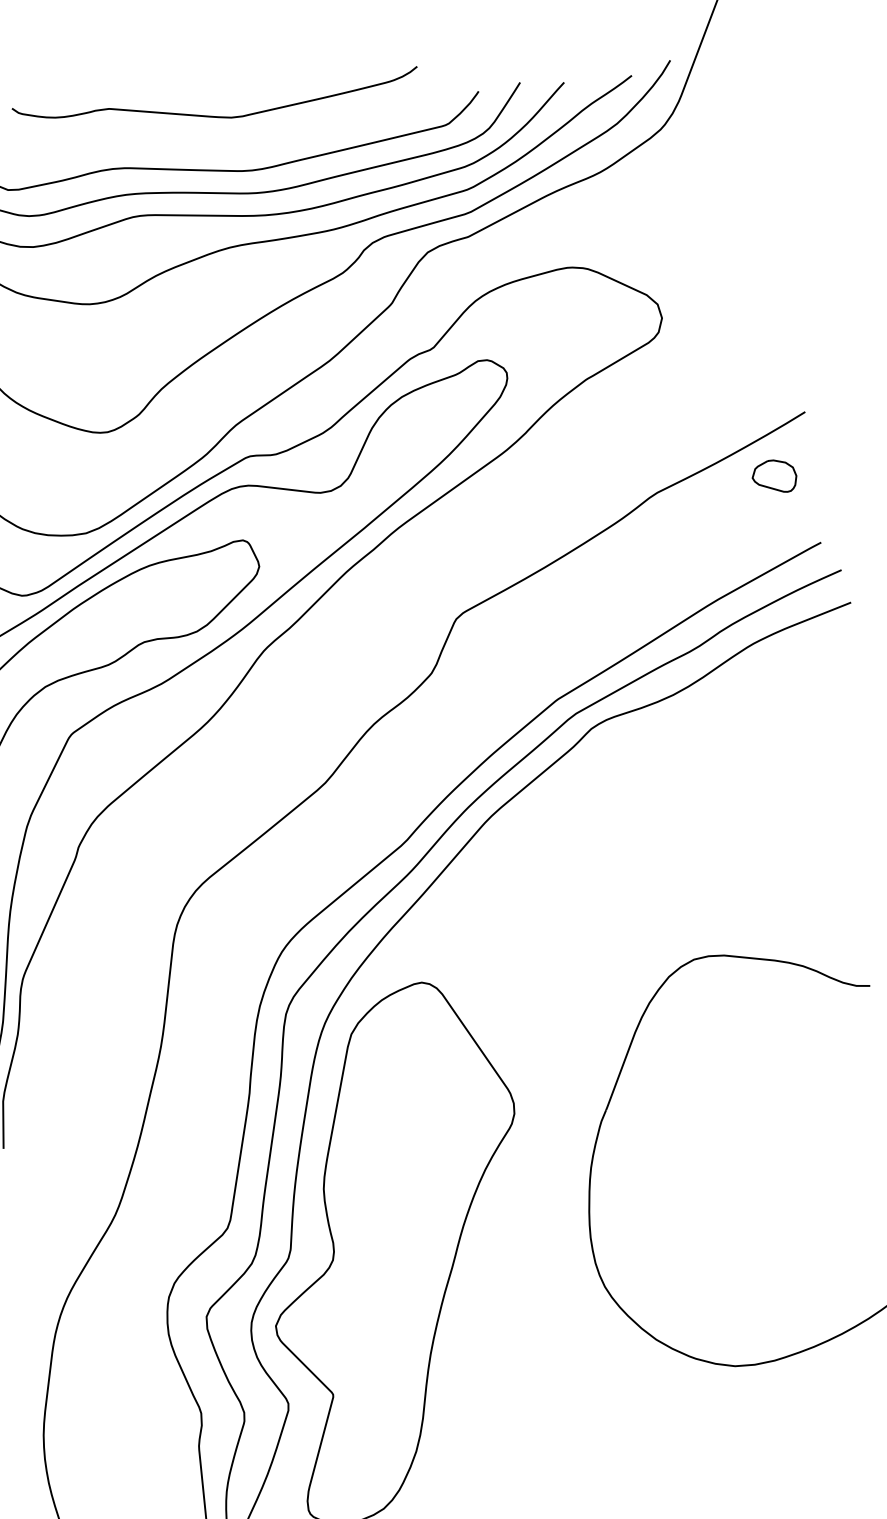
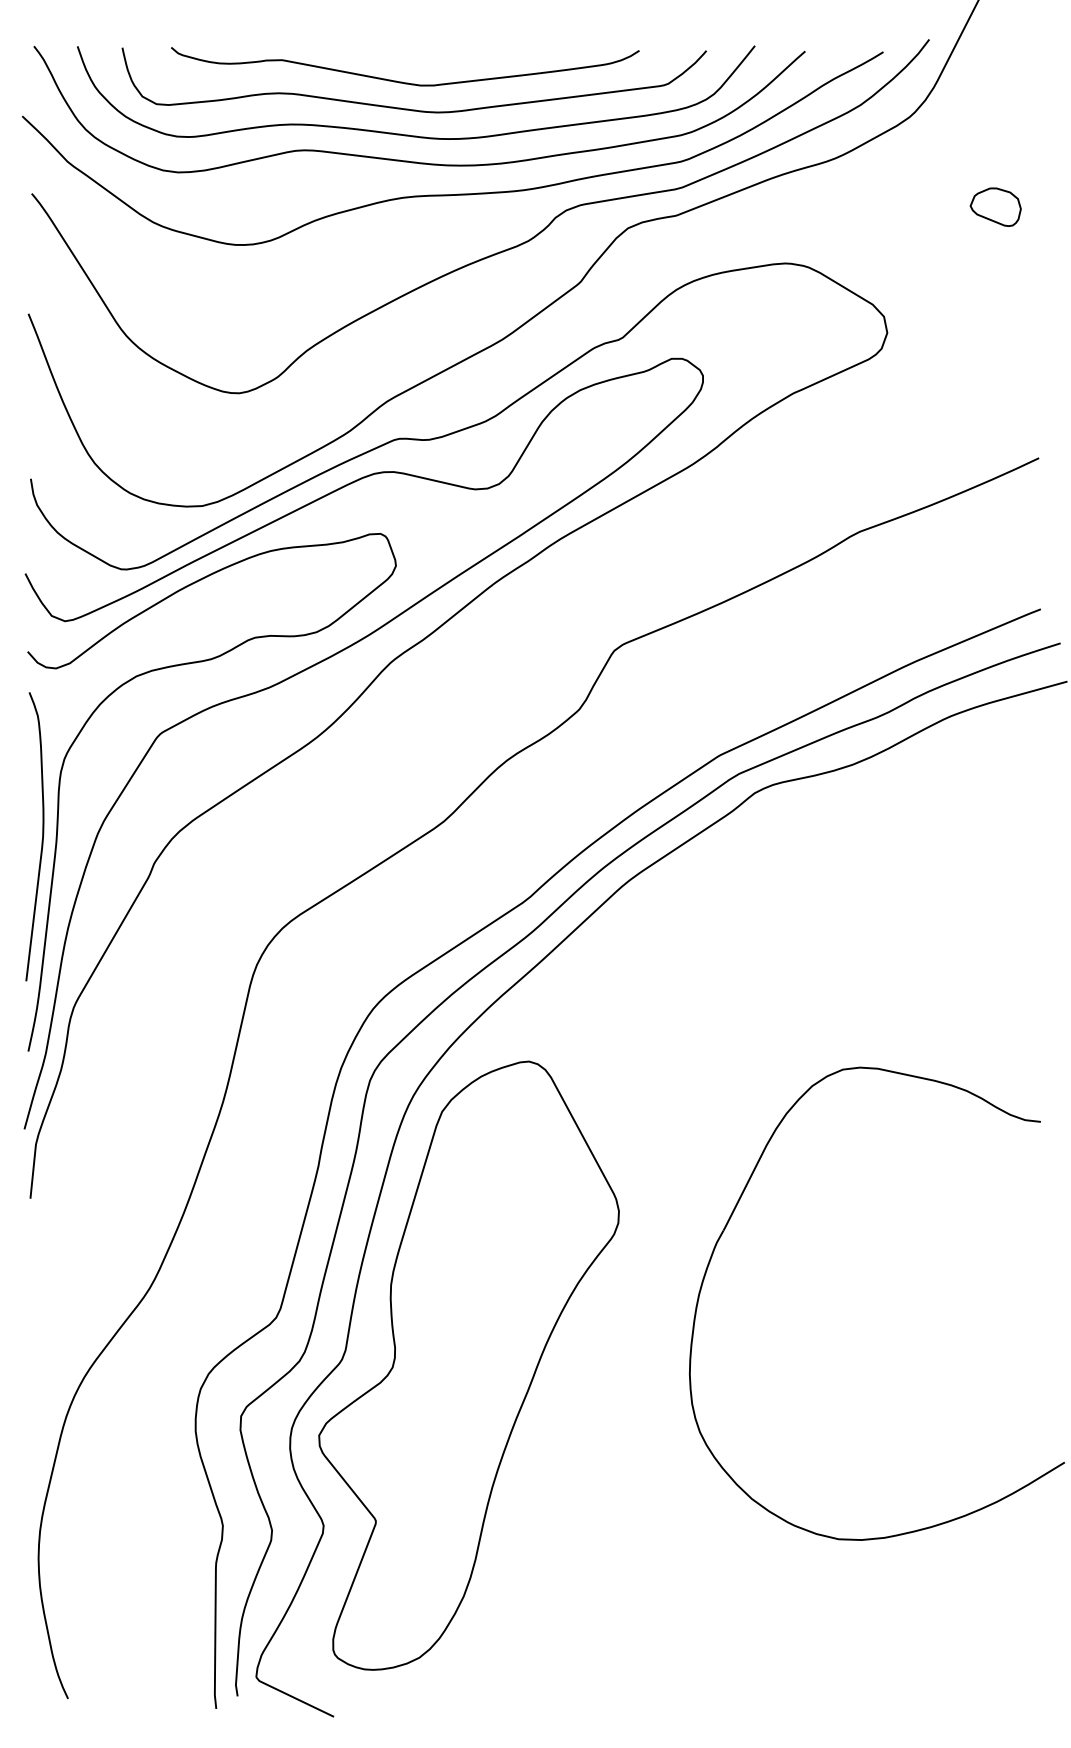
curve: (215, 115) -> (402, 81), moved
part: (774, 476) -> (995, 206), moved

